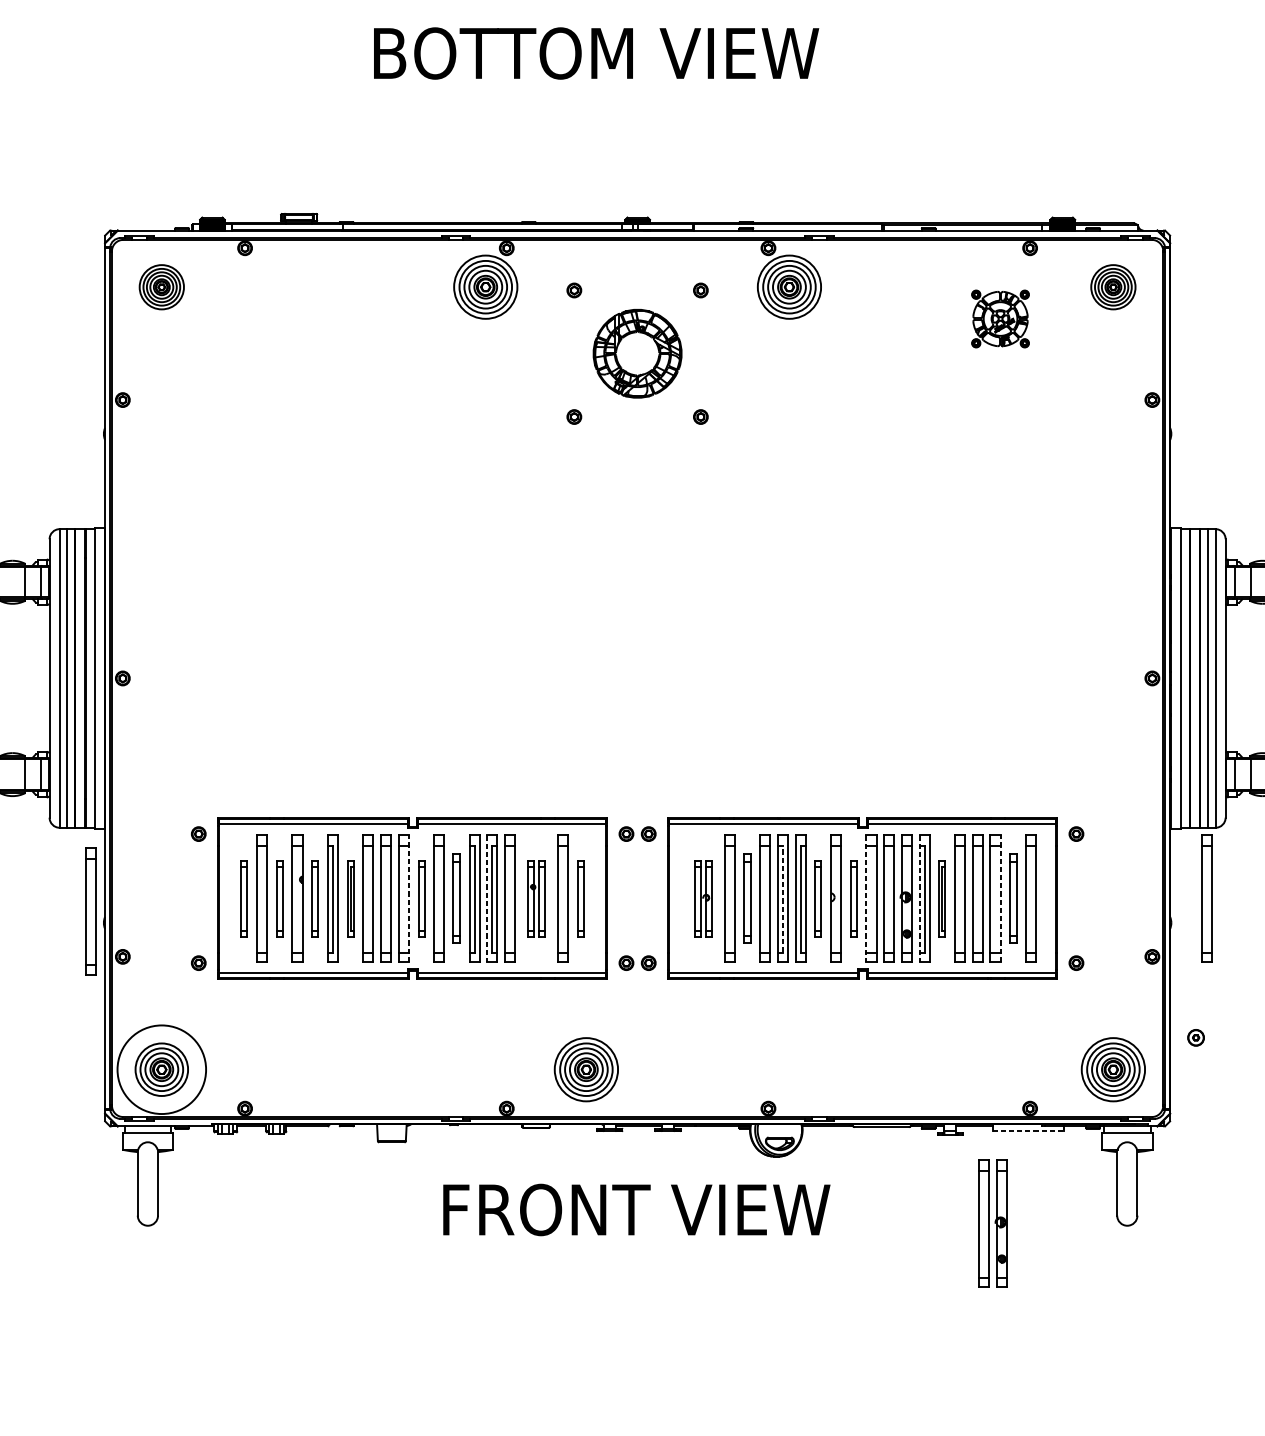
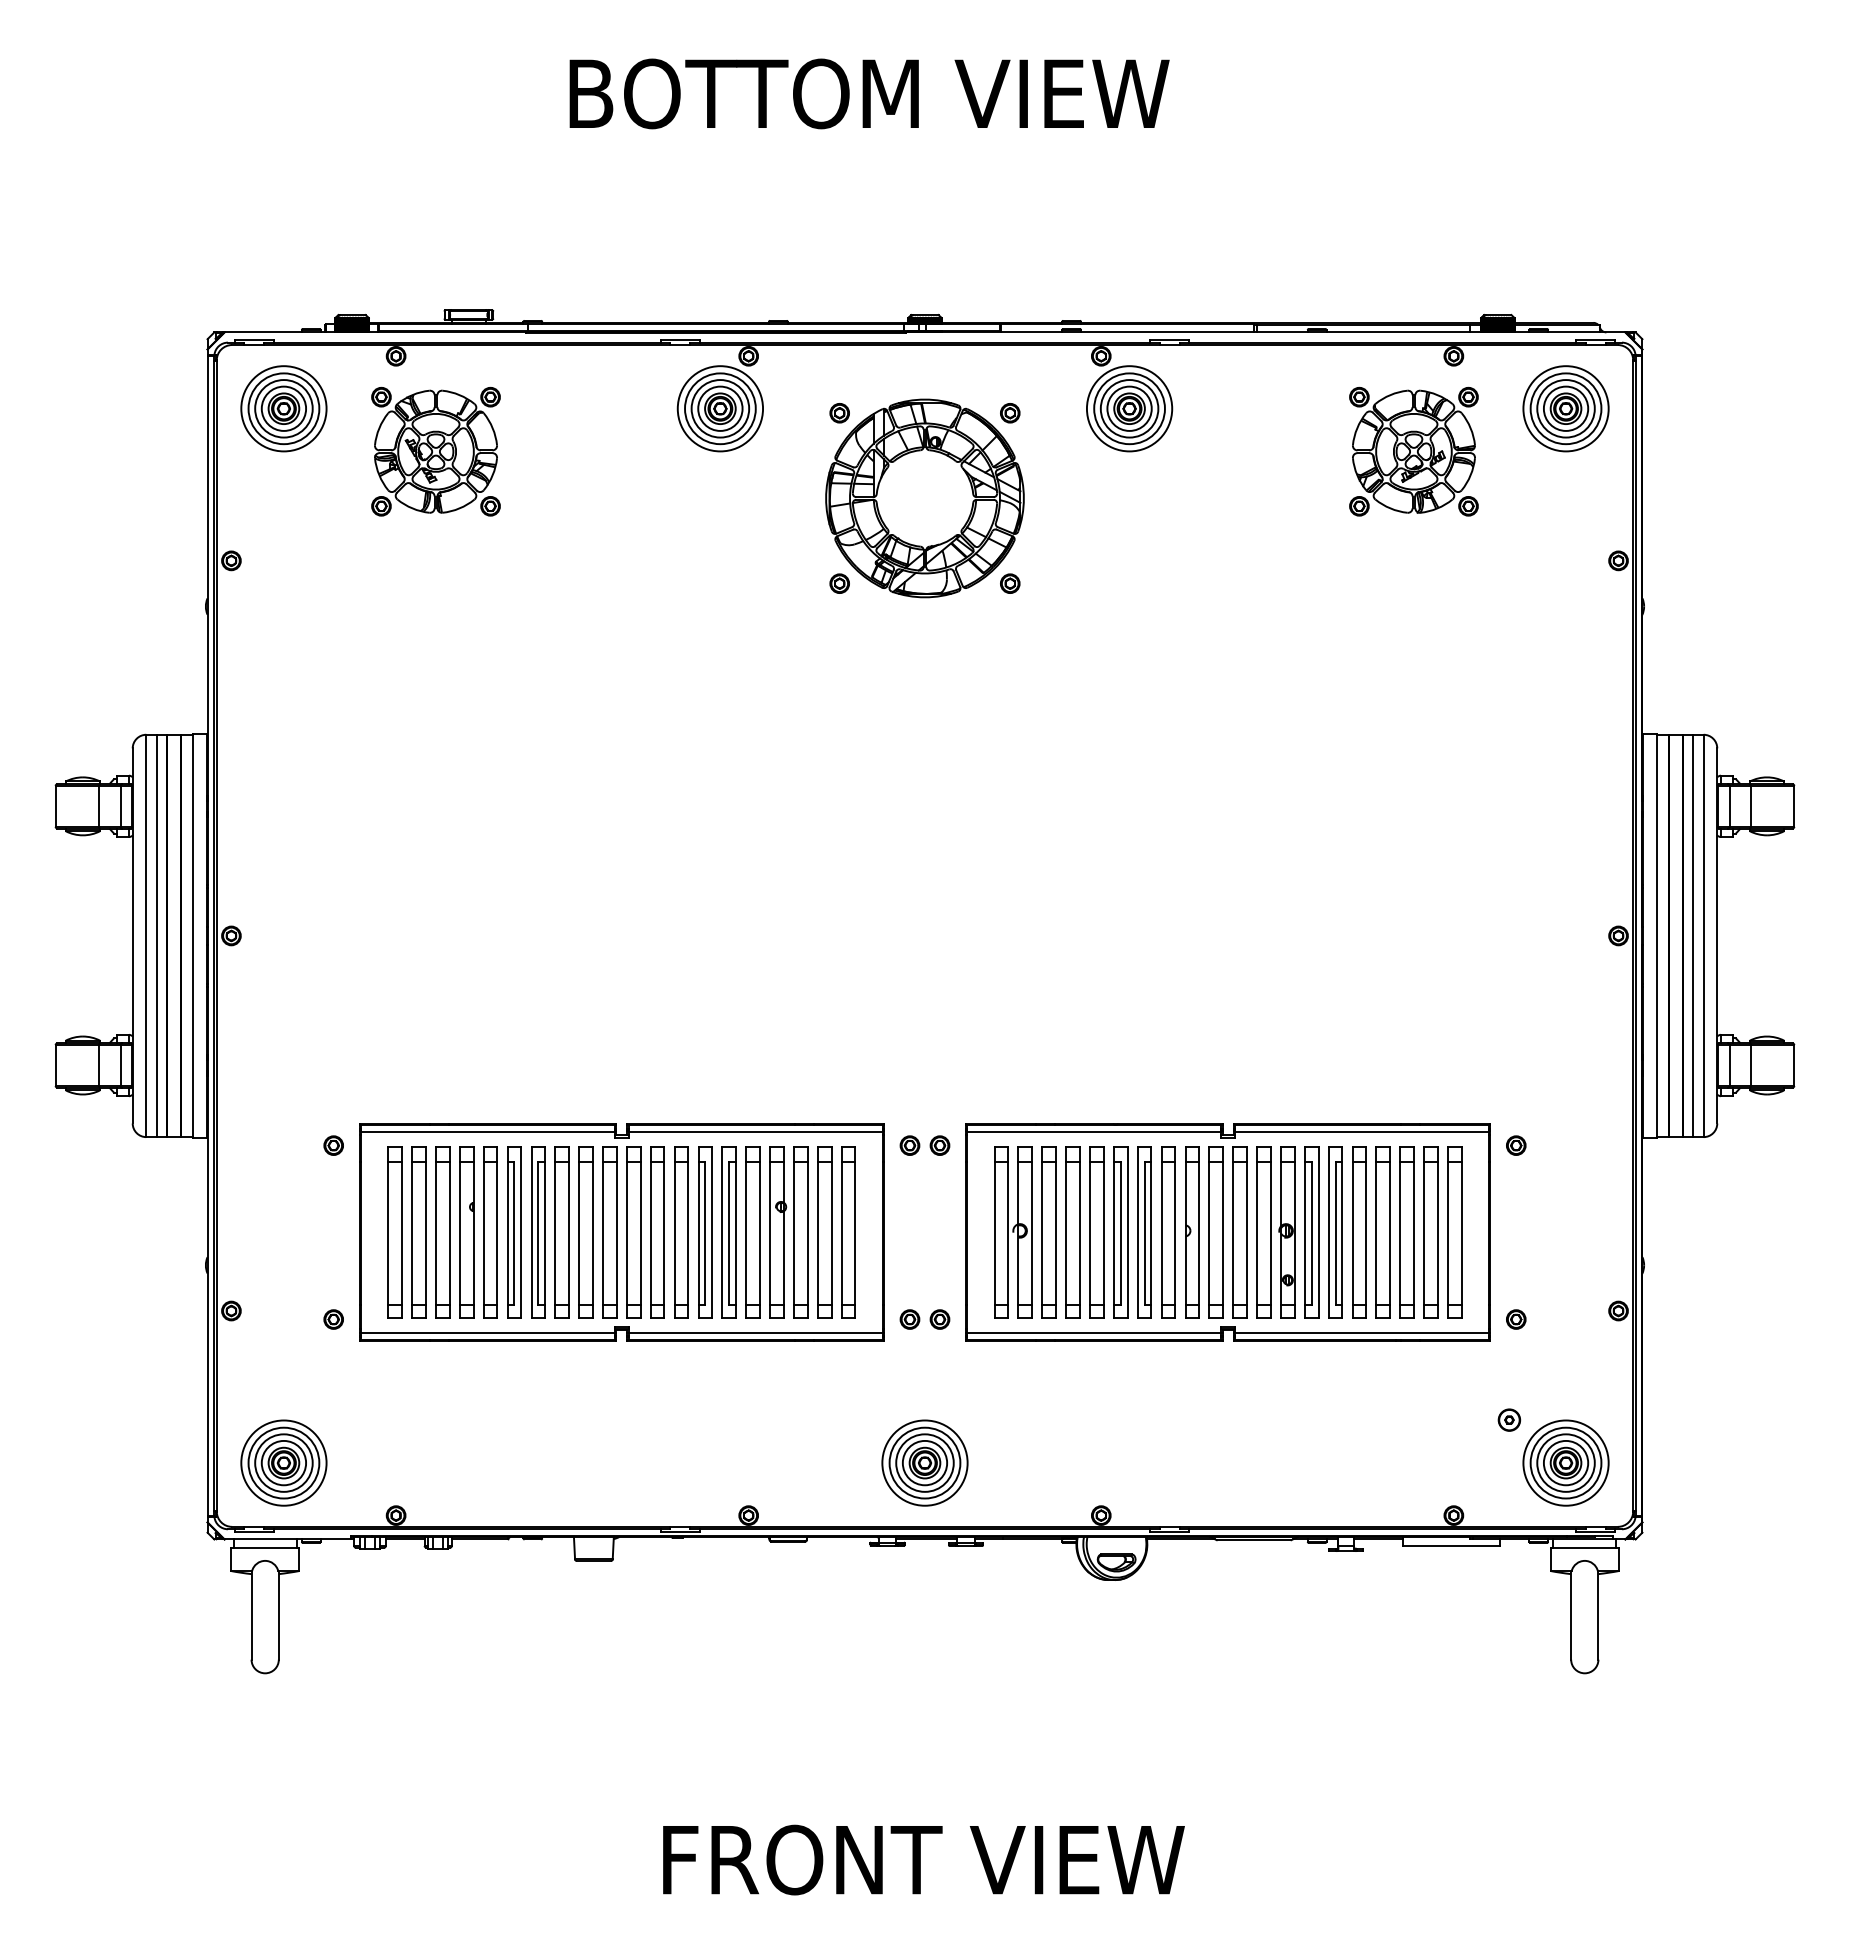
part: (161, 286) -> (283, 408), size x1.43
part: (1113, 286) -> (1565, 408), size x1.43
part: (274, 318) -> (435, 451), added
part: (1000, 318) -> (1413, 451), size x1.67
part: (637, 353) -> (924, 498), size x1.67
part: (243, 898) -> (394, 1232), size x1.67
part: (279, 898) -> (442, 1232), size x1.67
part: (315, 898) -> (490, 1232), size x1.67
part: (350, 898) -> (538, 1232), size x1.67
line: (408, 898) -> (616, 1232), dashed -> solid
part: (421, 898) -> (633, 1232), size x1.67
part: (456, 898) -> (681, 1232), size x1.43
part: (536, 898) -> (788, 1232), size x1.67
part: (580, 898) -> (848, 1232), size x1.67
part: (703, 898) -> (1013, 1232), size x1.67
part: (747, 898) -> (1072, 1232), size x1.43
part: (818, 898) -> (1168, 1232), size x1.67
part: (853, 898) -> (1215, 1232), size x1.67
part: (942, 898) -> (1335, 1232), size x1.67
line: (1000, 898) -> (1413, 1232), dashed -> solid
part: (1012, 898) -> (1430, 1232), size x1.43
part: (1206, 898) -> (1691, 1232), removed
line: (487, 899) -> (722, 1233), dashed -> solid
line: (782, 899) -> (1120, 1233), dashed -> solid
line: (866, 899) -> (1233, 1233), dashed -> solid
line: (919, 899) -> (1304, 1233), dashed -> solid
part: (90, 911) -> (188, 1249), removed
part: (1196, 1037) -> (1509, 1419), moved
circle: (161, 1069) -> (283, 1462), size x0.71
part: (586, 1069) -> (924, 1462), moved
line: (1029, 1130) -> (1452, 1545), dashed -> solid
text: (636, 1209) -> (923, 1859), moved
part: (992, 1223) -> (1403, 1670), removed

